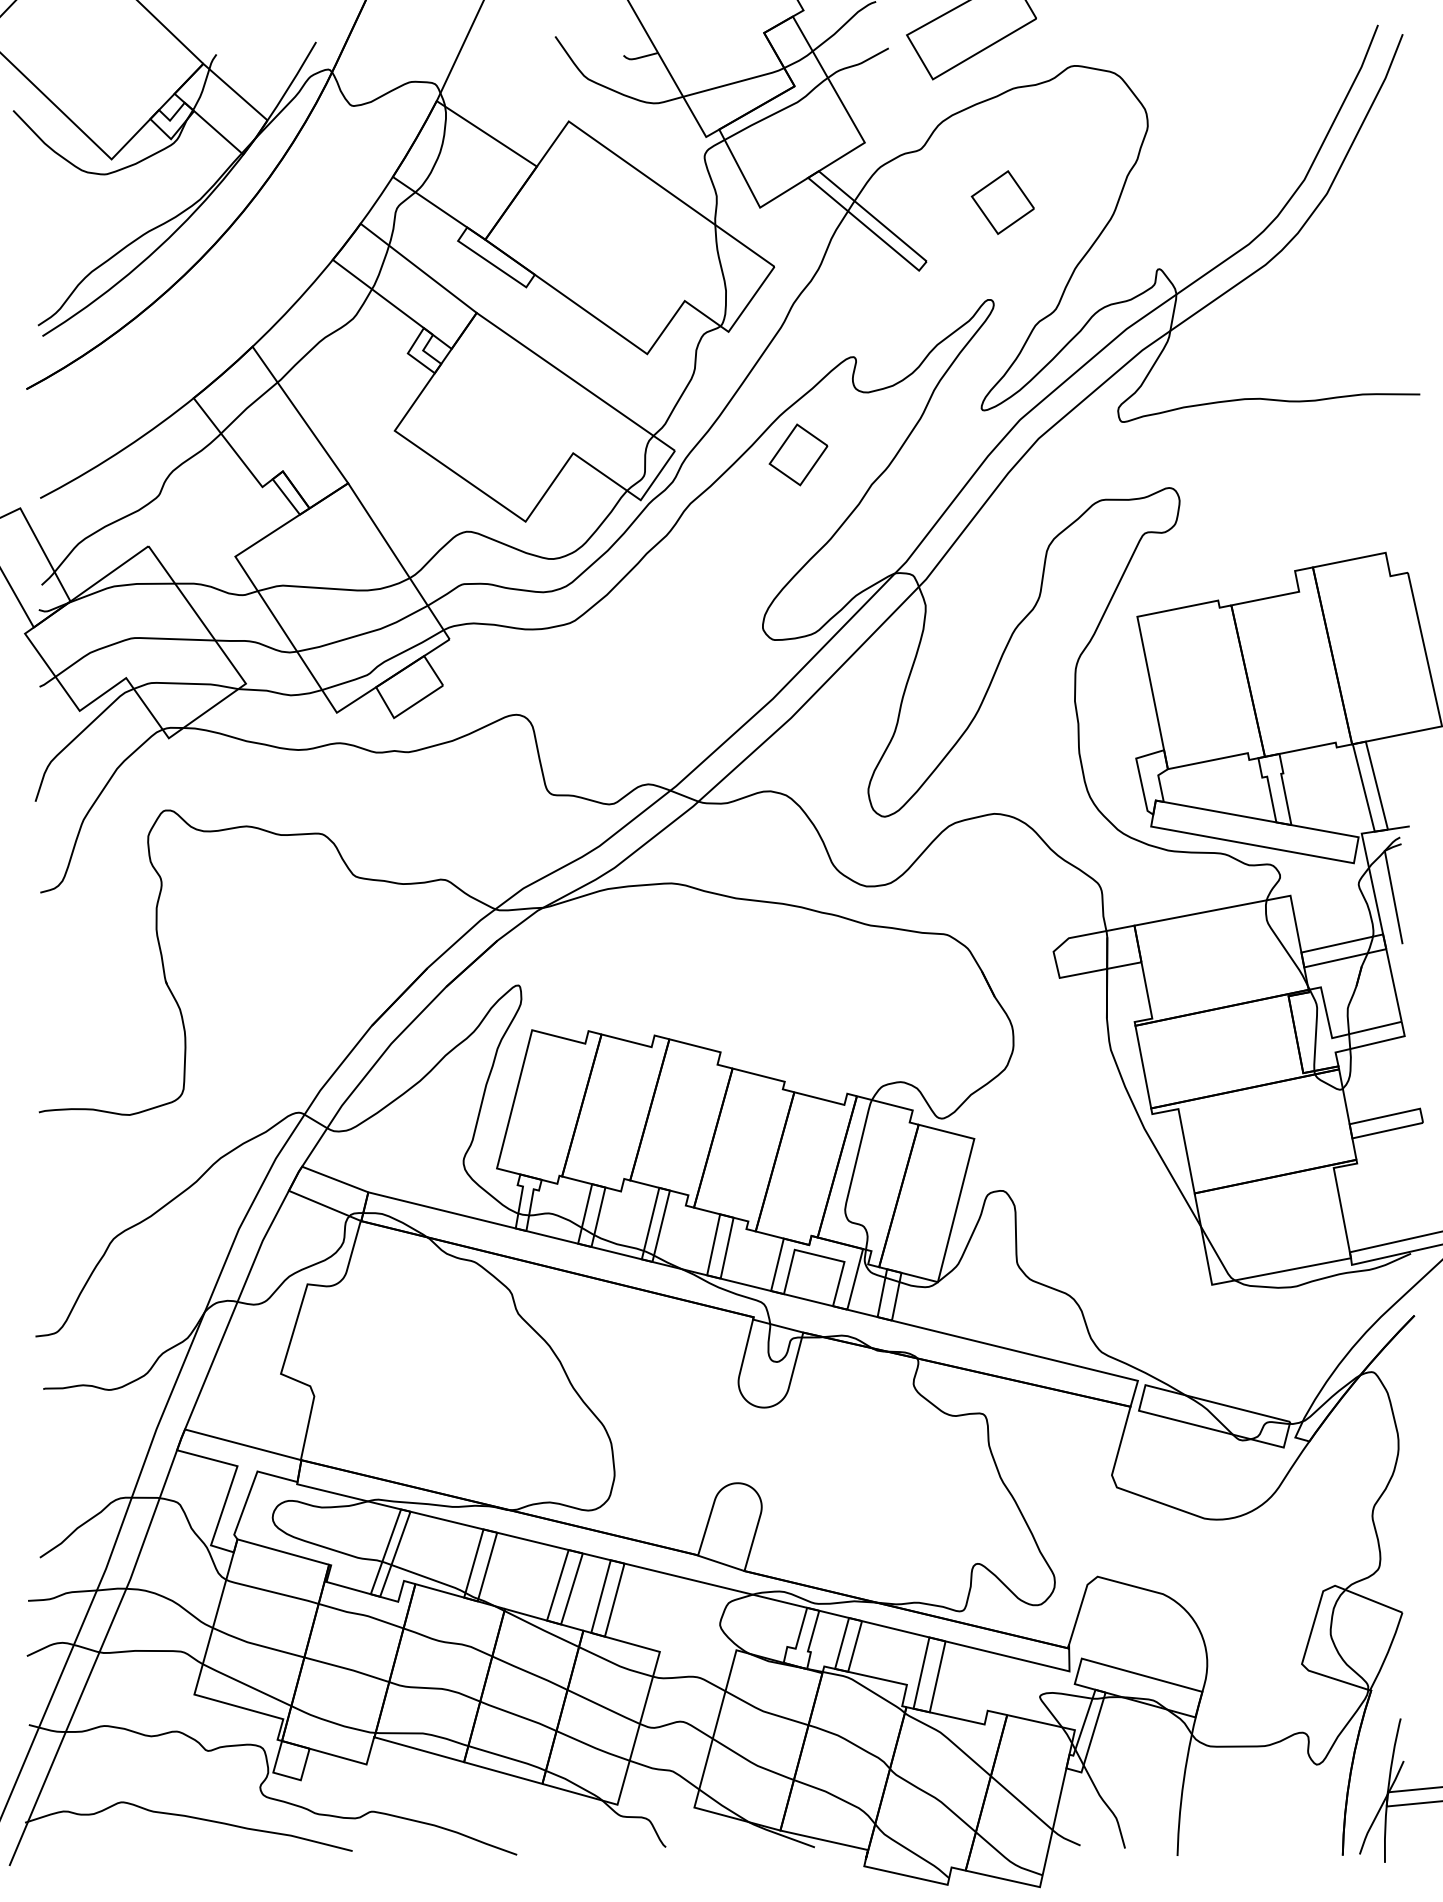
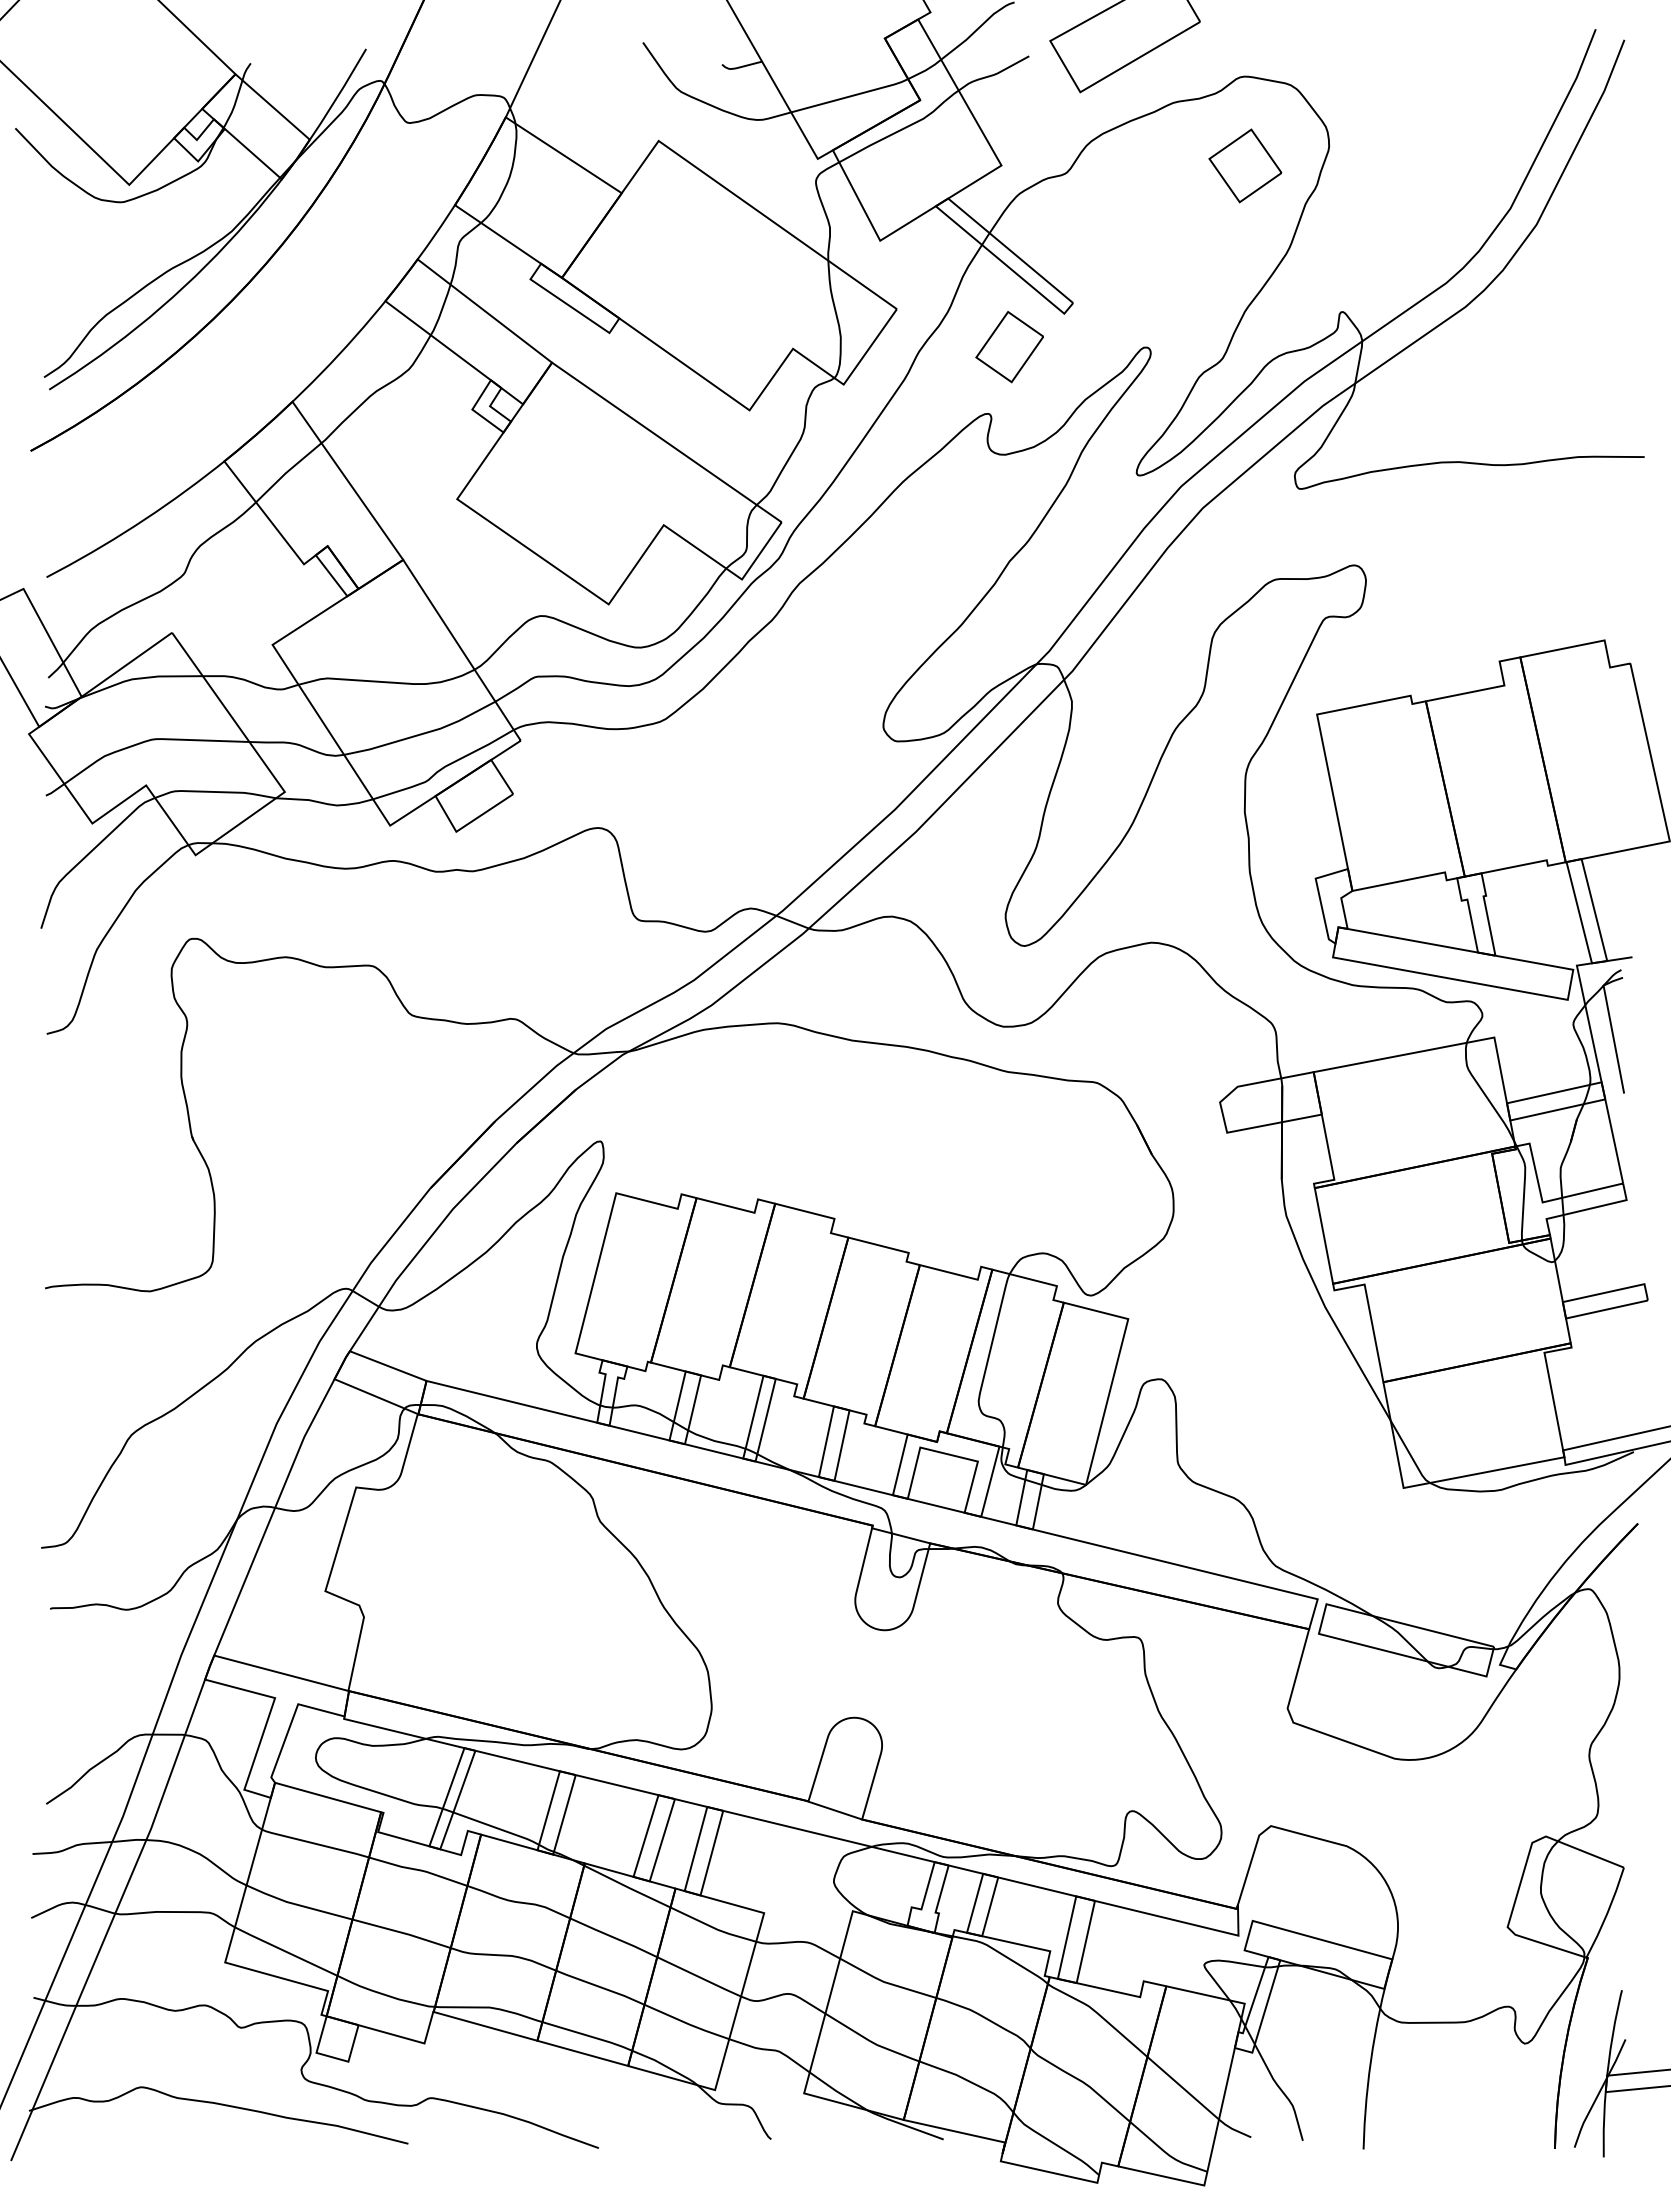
part: (1003, 202) -> (1245, 165), moved
part: (798, 455) -> (1009, 347), moved

